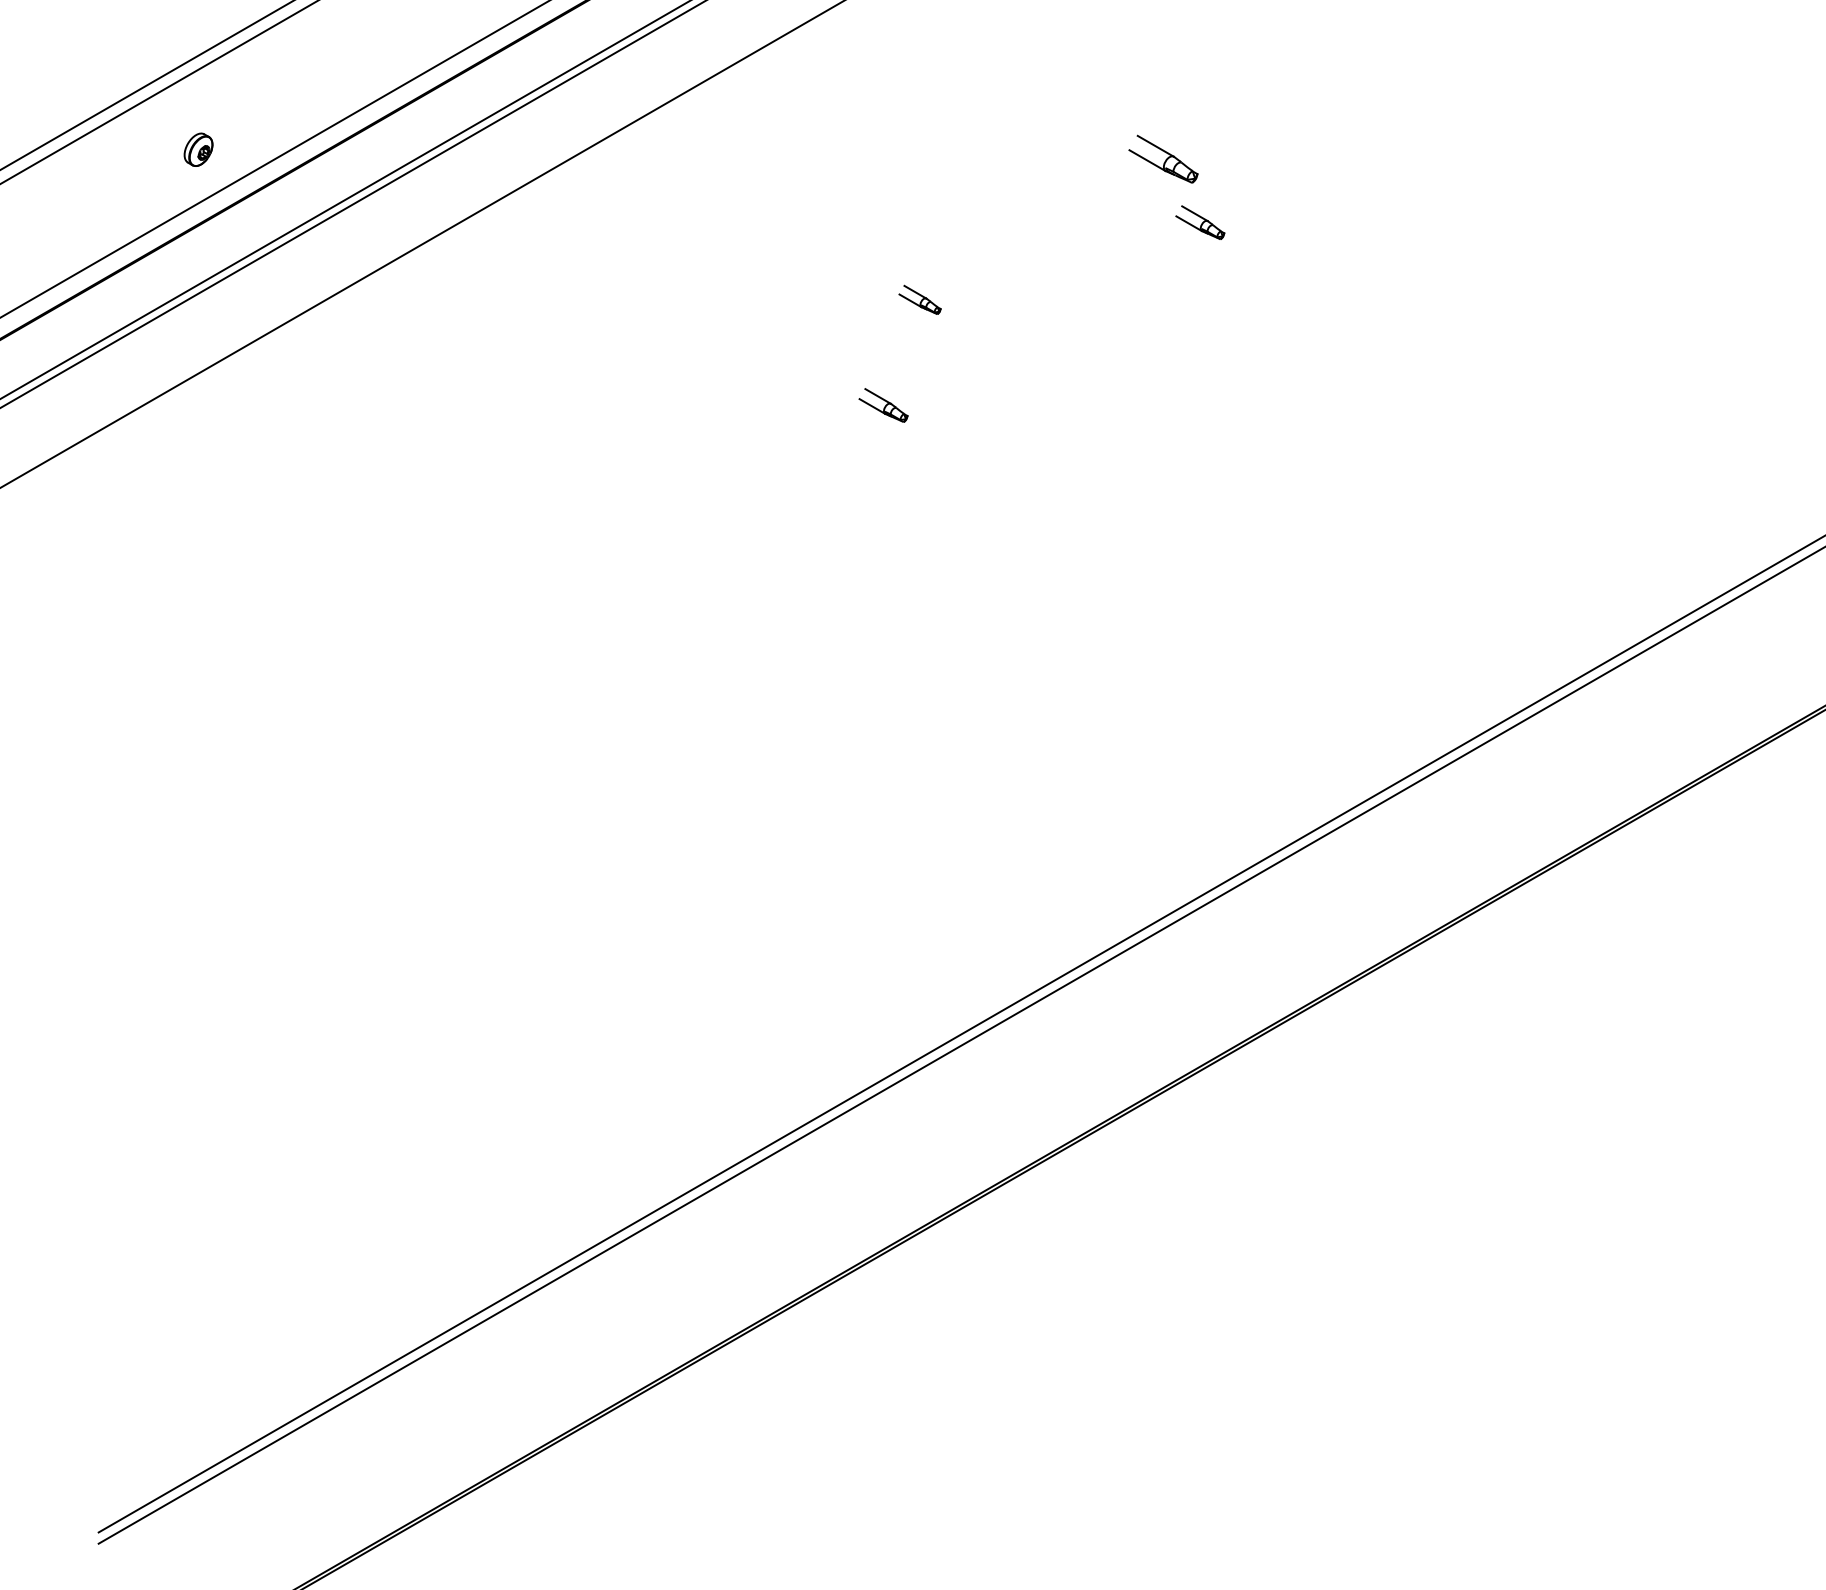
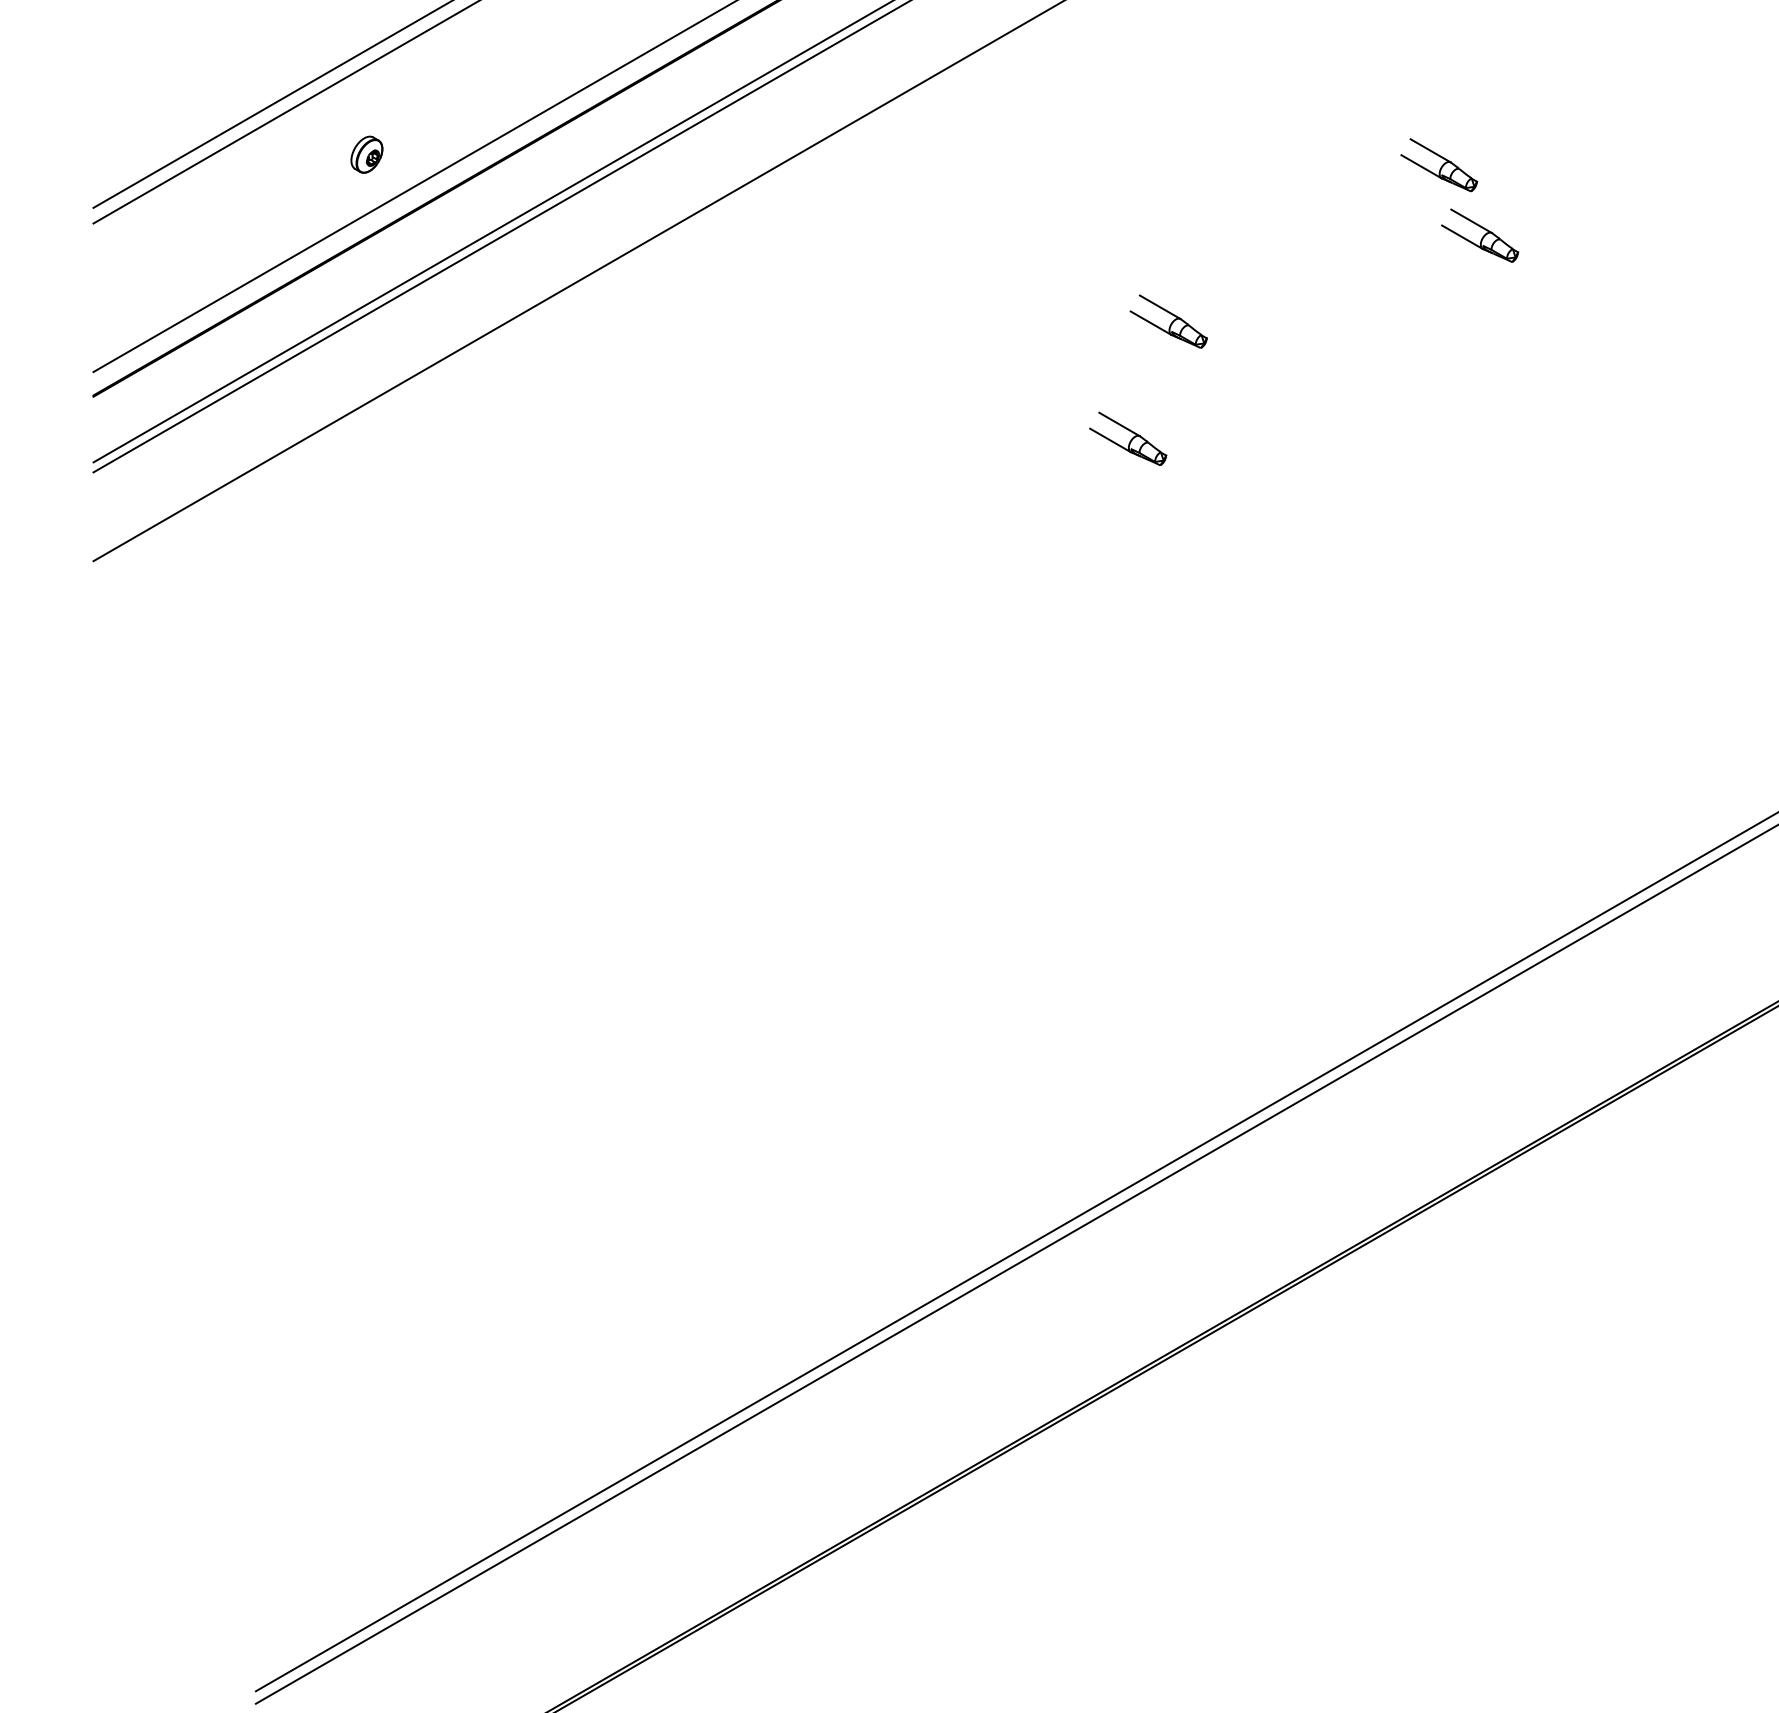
part: (1200, 222) -> (1480, 235), size x1.43
part: (919, 299) -> (1168, 321), size x1.67
part: (883, 405) -> (1128, 438), size x1.43

